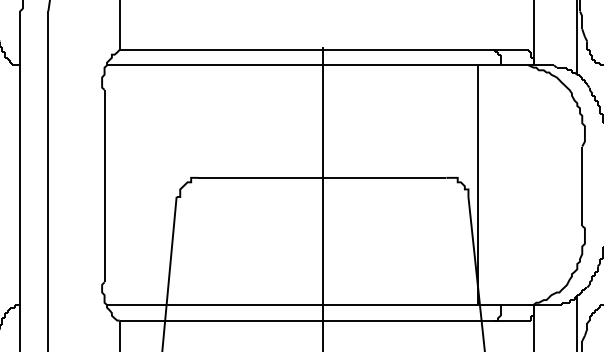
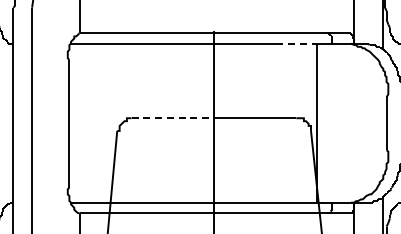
line: (448, 65) -> (297, 43), solid -> dashed
line: (261, 178) -> (173, 118), solid -> dashed

